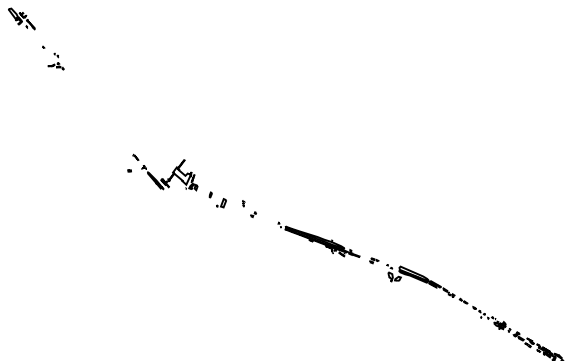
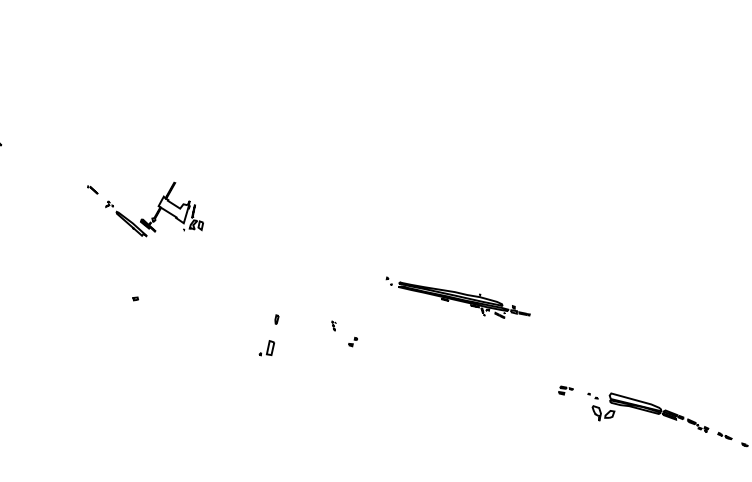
part: (171, 174) -> (156, 209), moved
part: (221, 203) -> (267, 349), moved
part: (318, 239) -> (457, 296), moved

